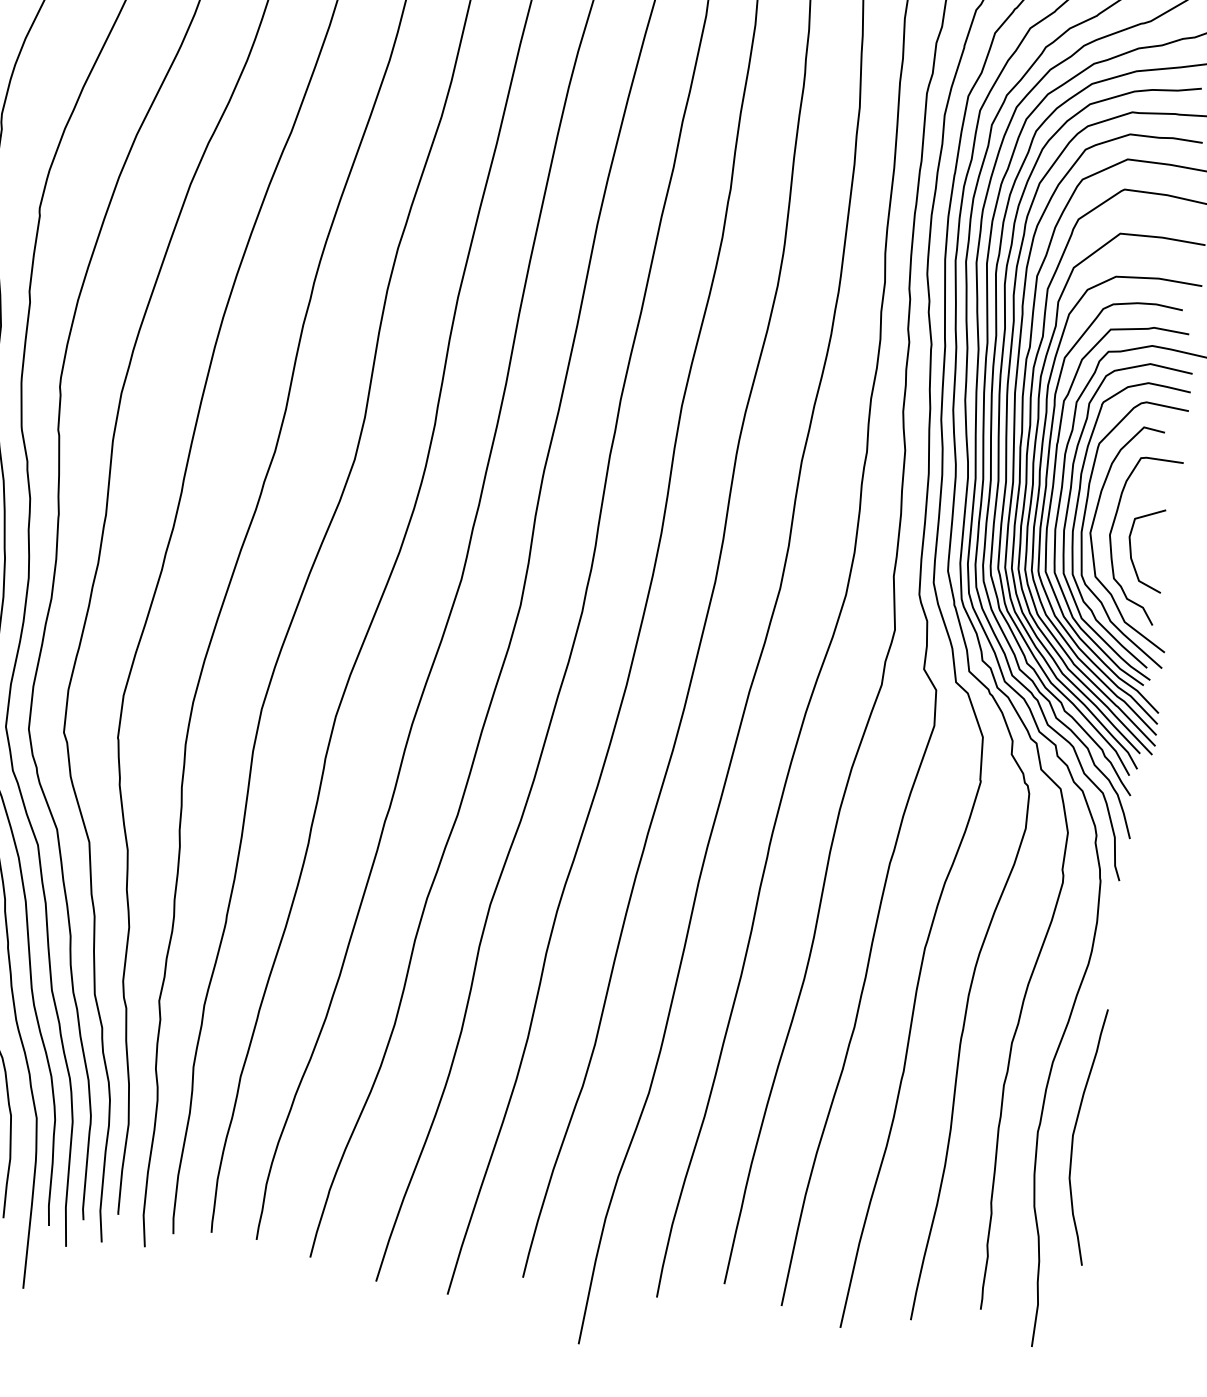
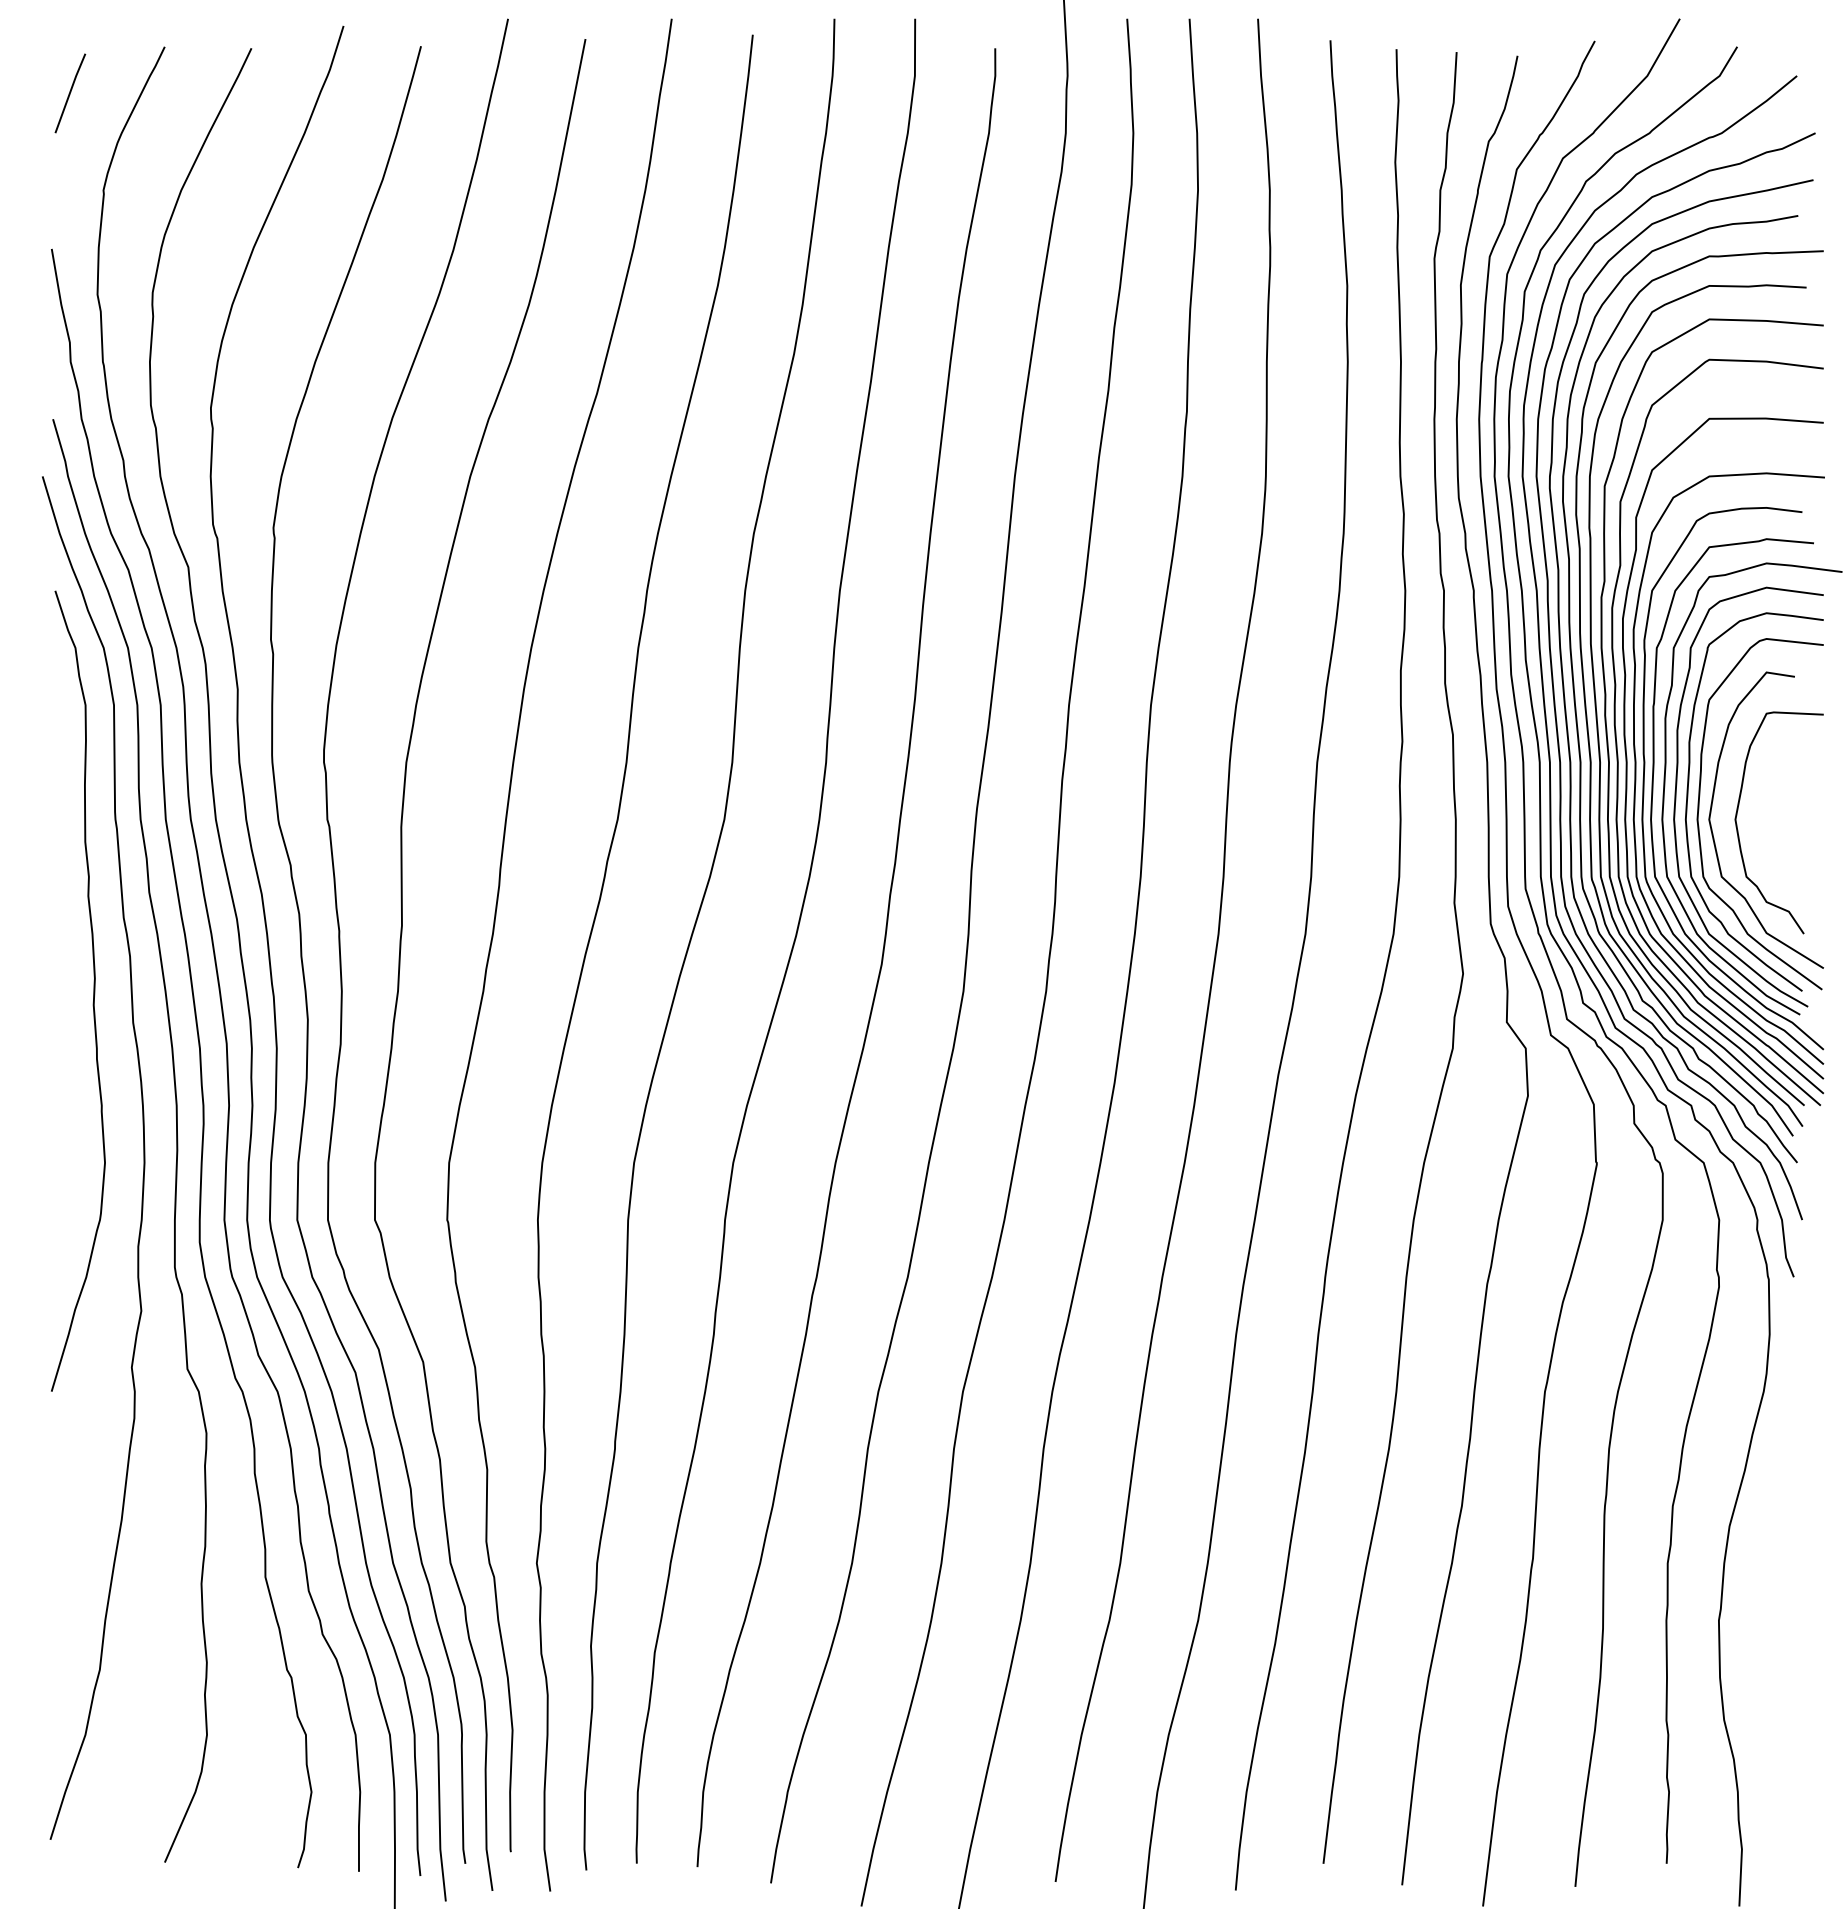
curve: (1131, 552) -> (1766, 839), removed
curve: (1074, 1134) -> (1767, 1618), removed

